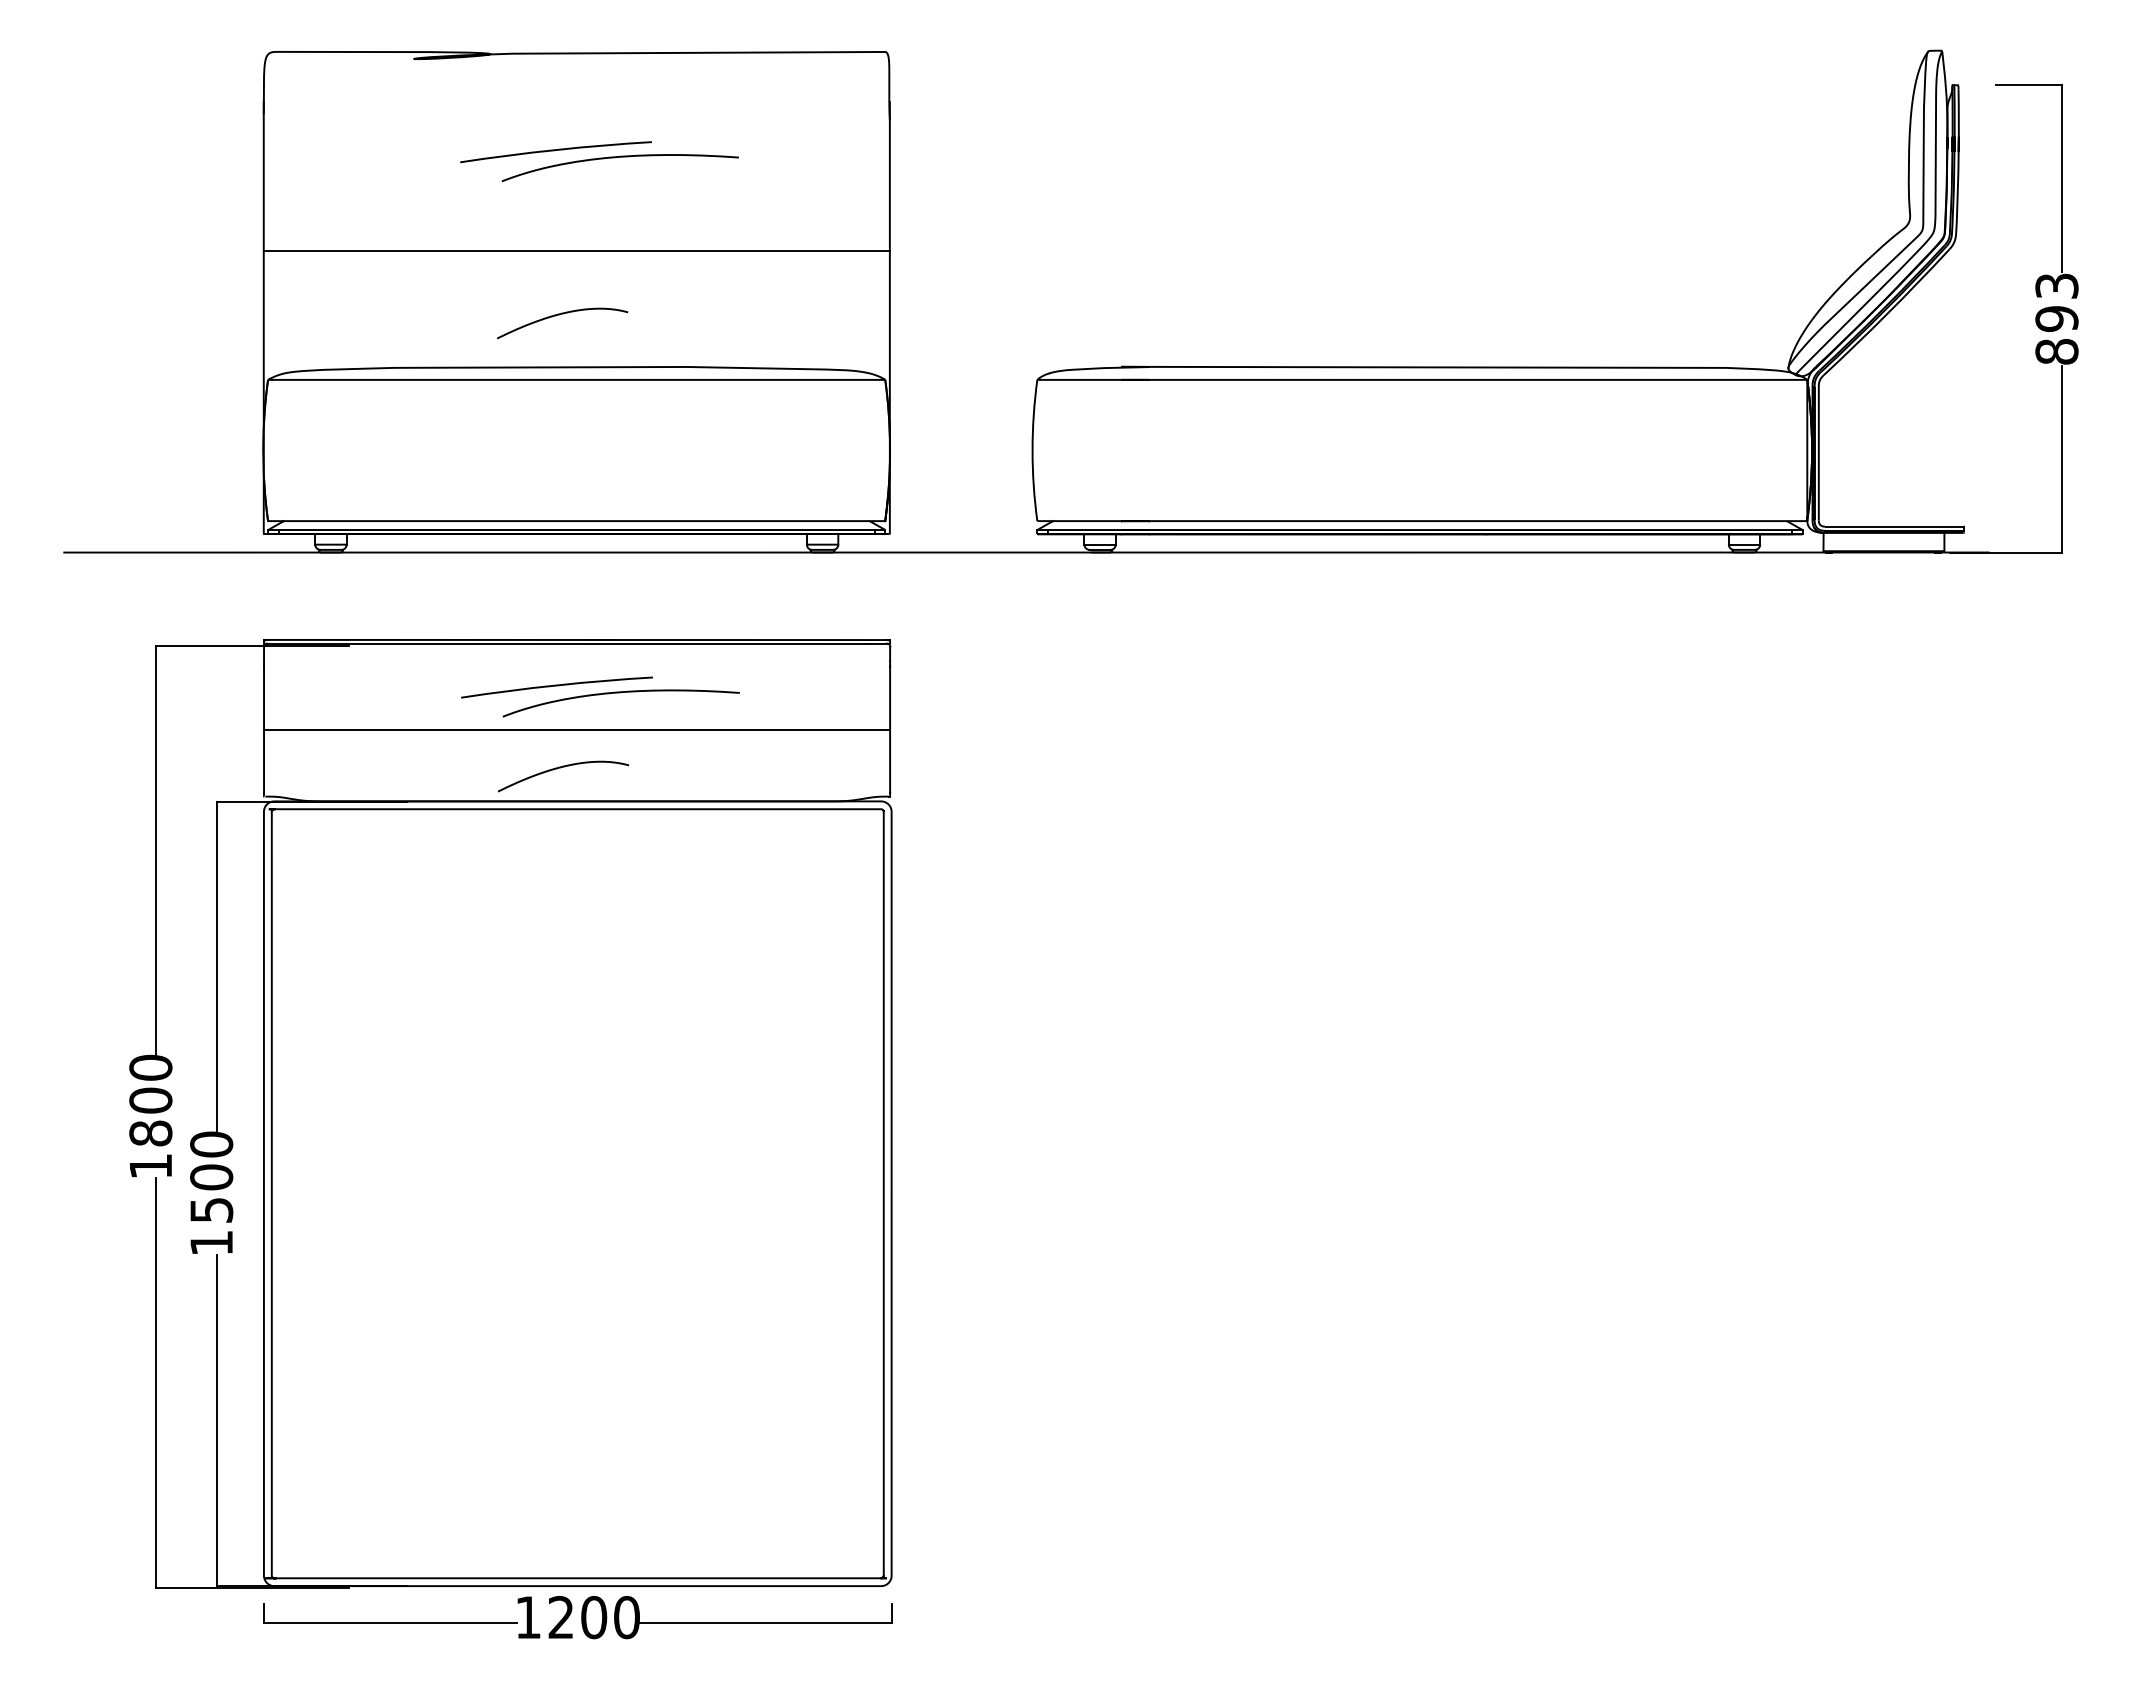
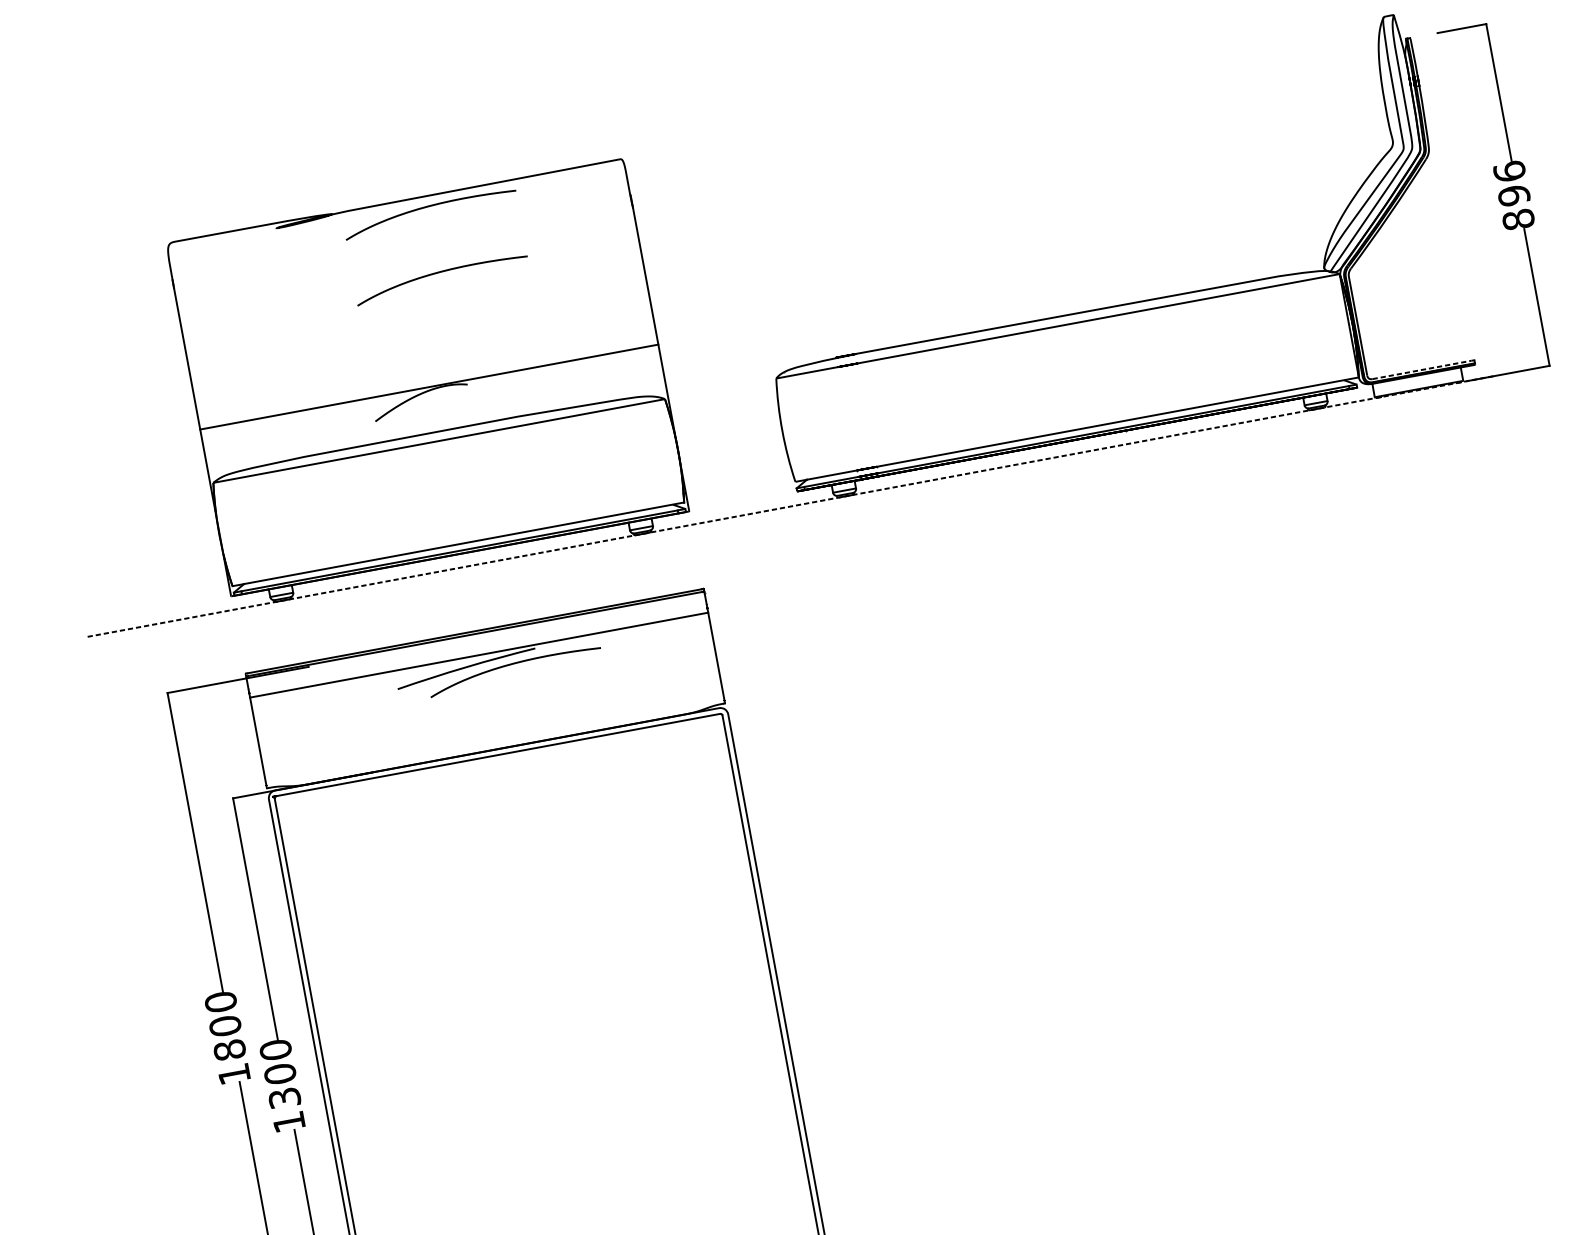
curve: (620, 68) -> (429, 207), added
arc: (554, 151) -> (391, 276), removed
line: (576, 251) -> (429, 387), moved
text: (2056, 285) -> (1509, 171), 893 -> 896
line: (1895, 526) -> (1424, 369), solid -> dashed
line: (1026, 552) -> (791, 506), solid -> dashed
line: (577, 729) -> (479, 655), moved
curve: (560, 768) -> (480, 727), removed
text: (211, 1210) -> (284, 1098), 1500 -> 1300

